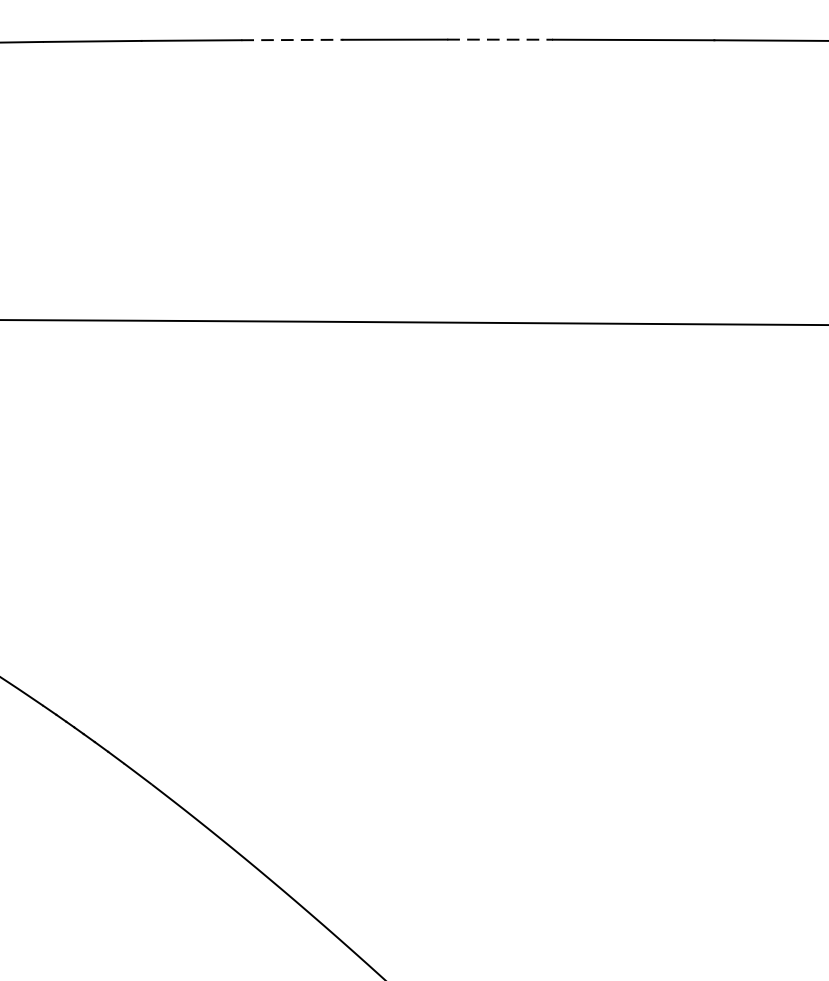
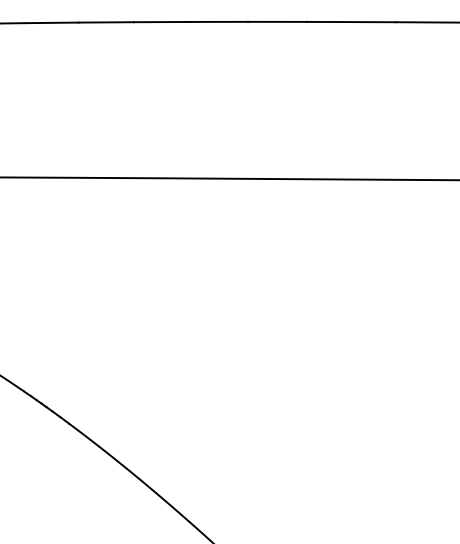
line: (501, 38) -> (278, 21), dashed -> solid
line: (292, 40) -> (162, 22), dashed -> solid

